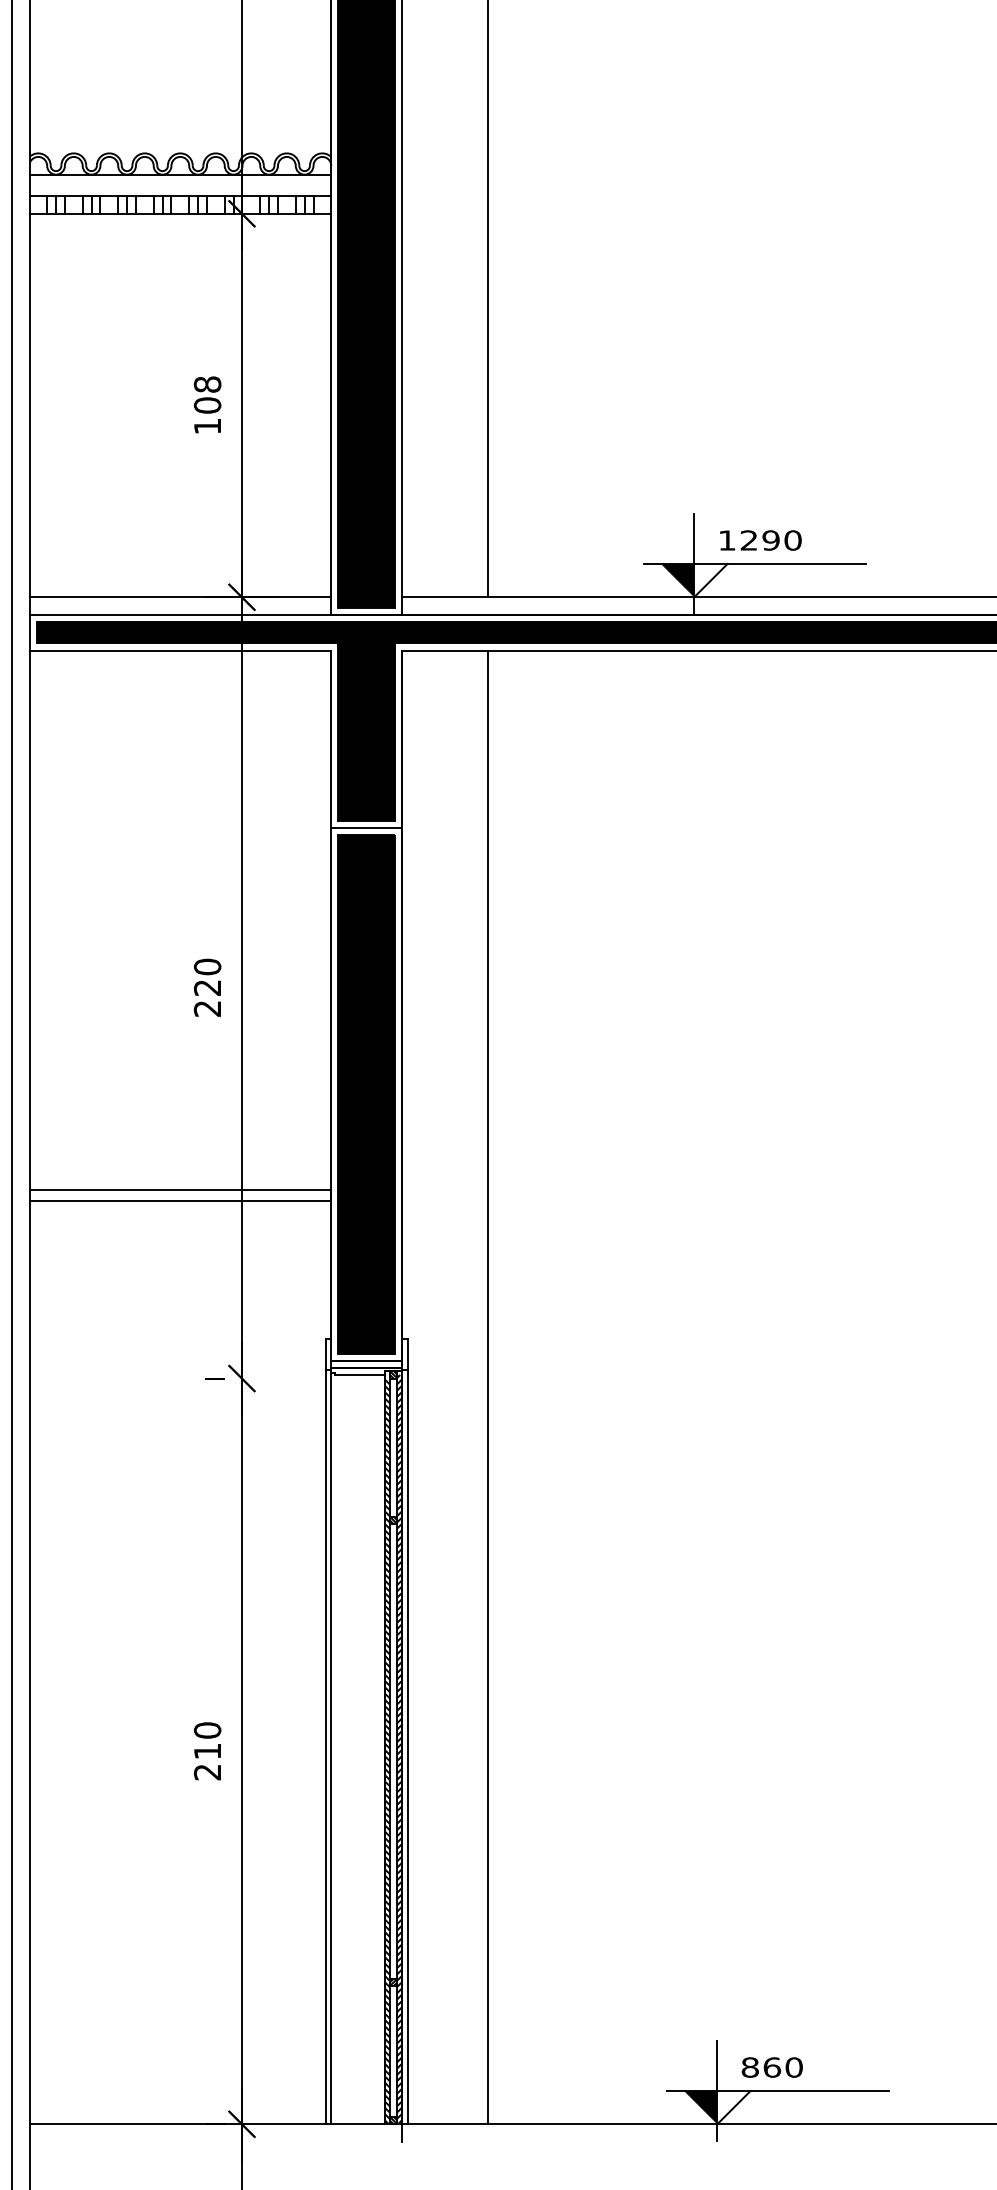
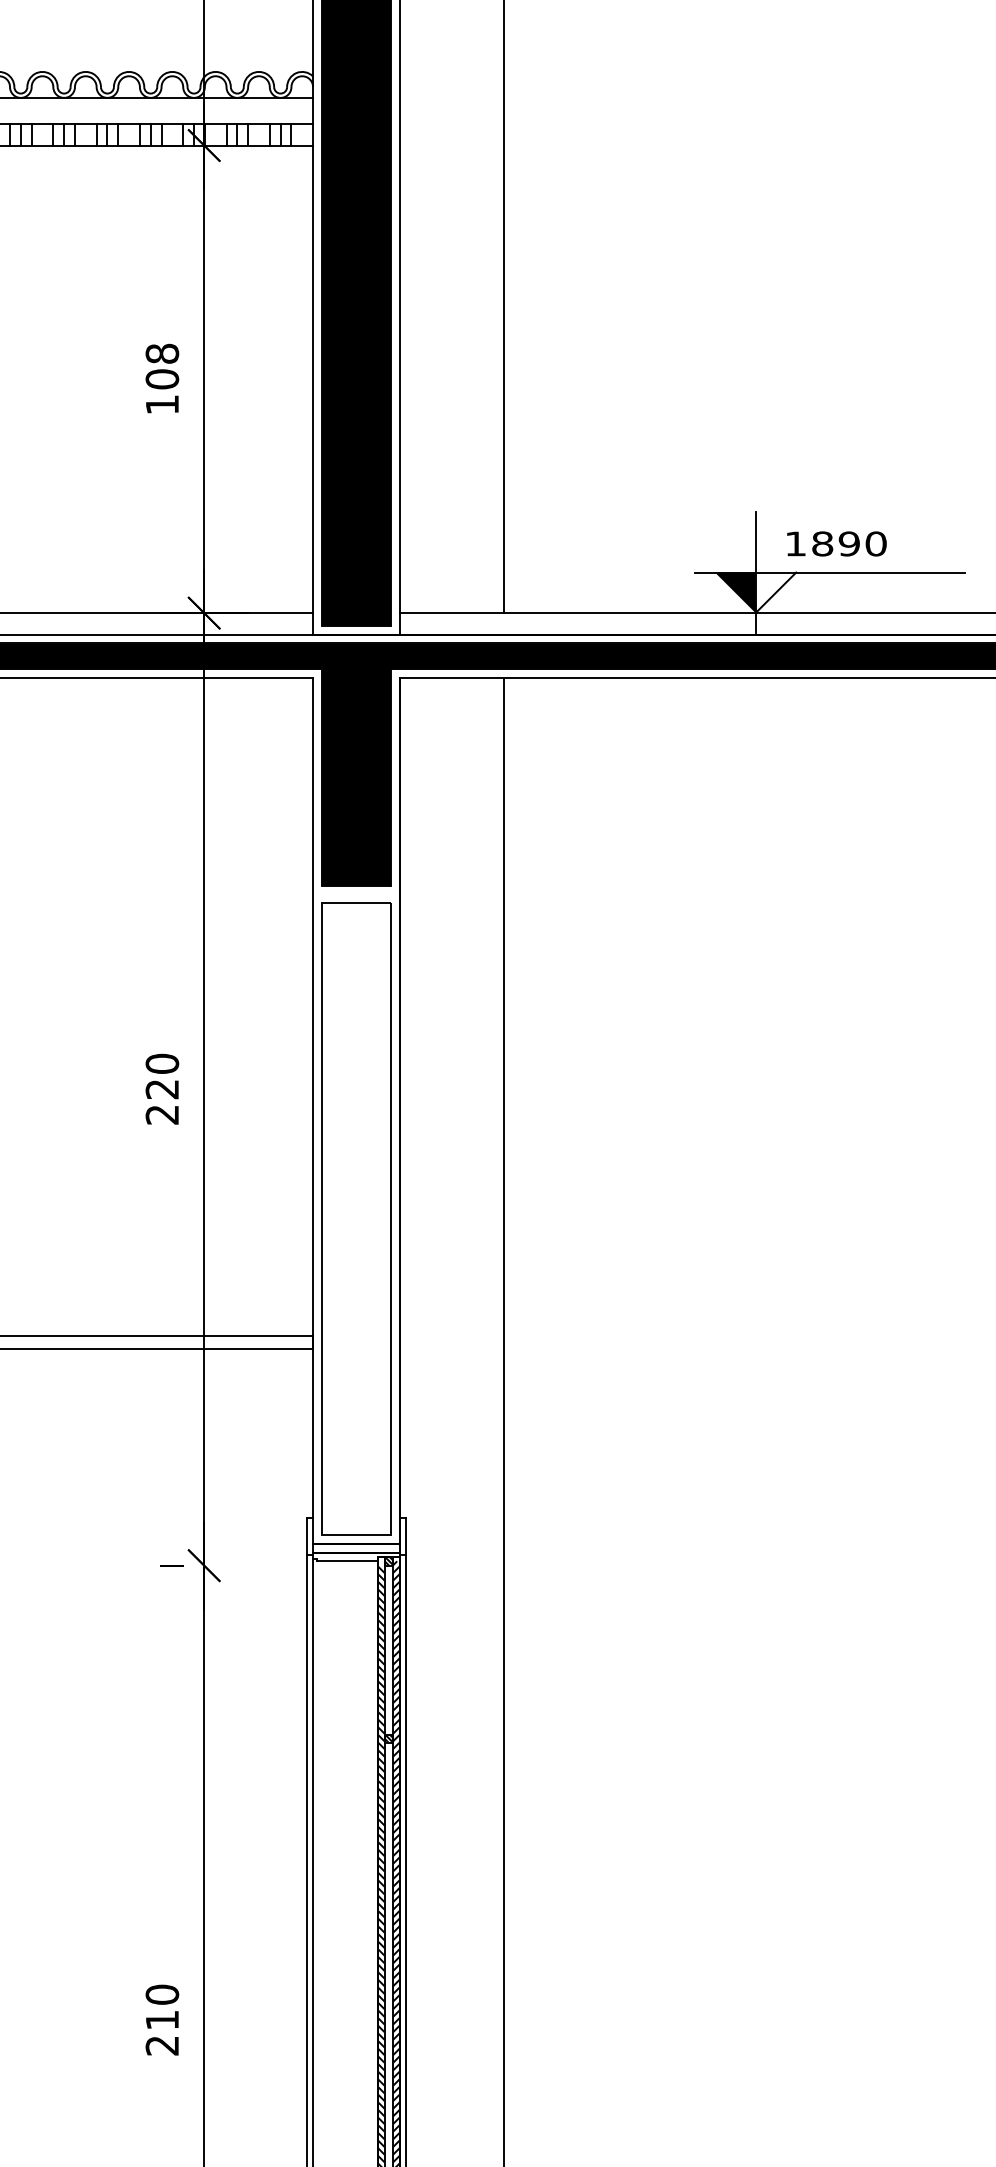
text: (748, 540) -> (821, 543), 1290 -> 1890
line: (366, 828) -> (356, 895), removed
fill: (366, 1094) -> (356, 1219), removed

